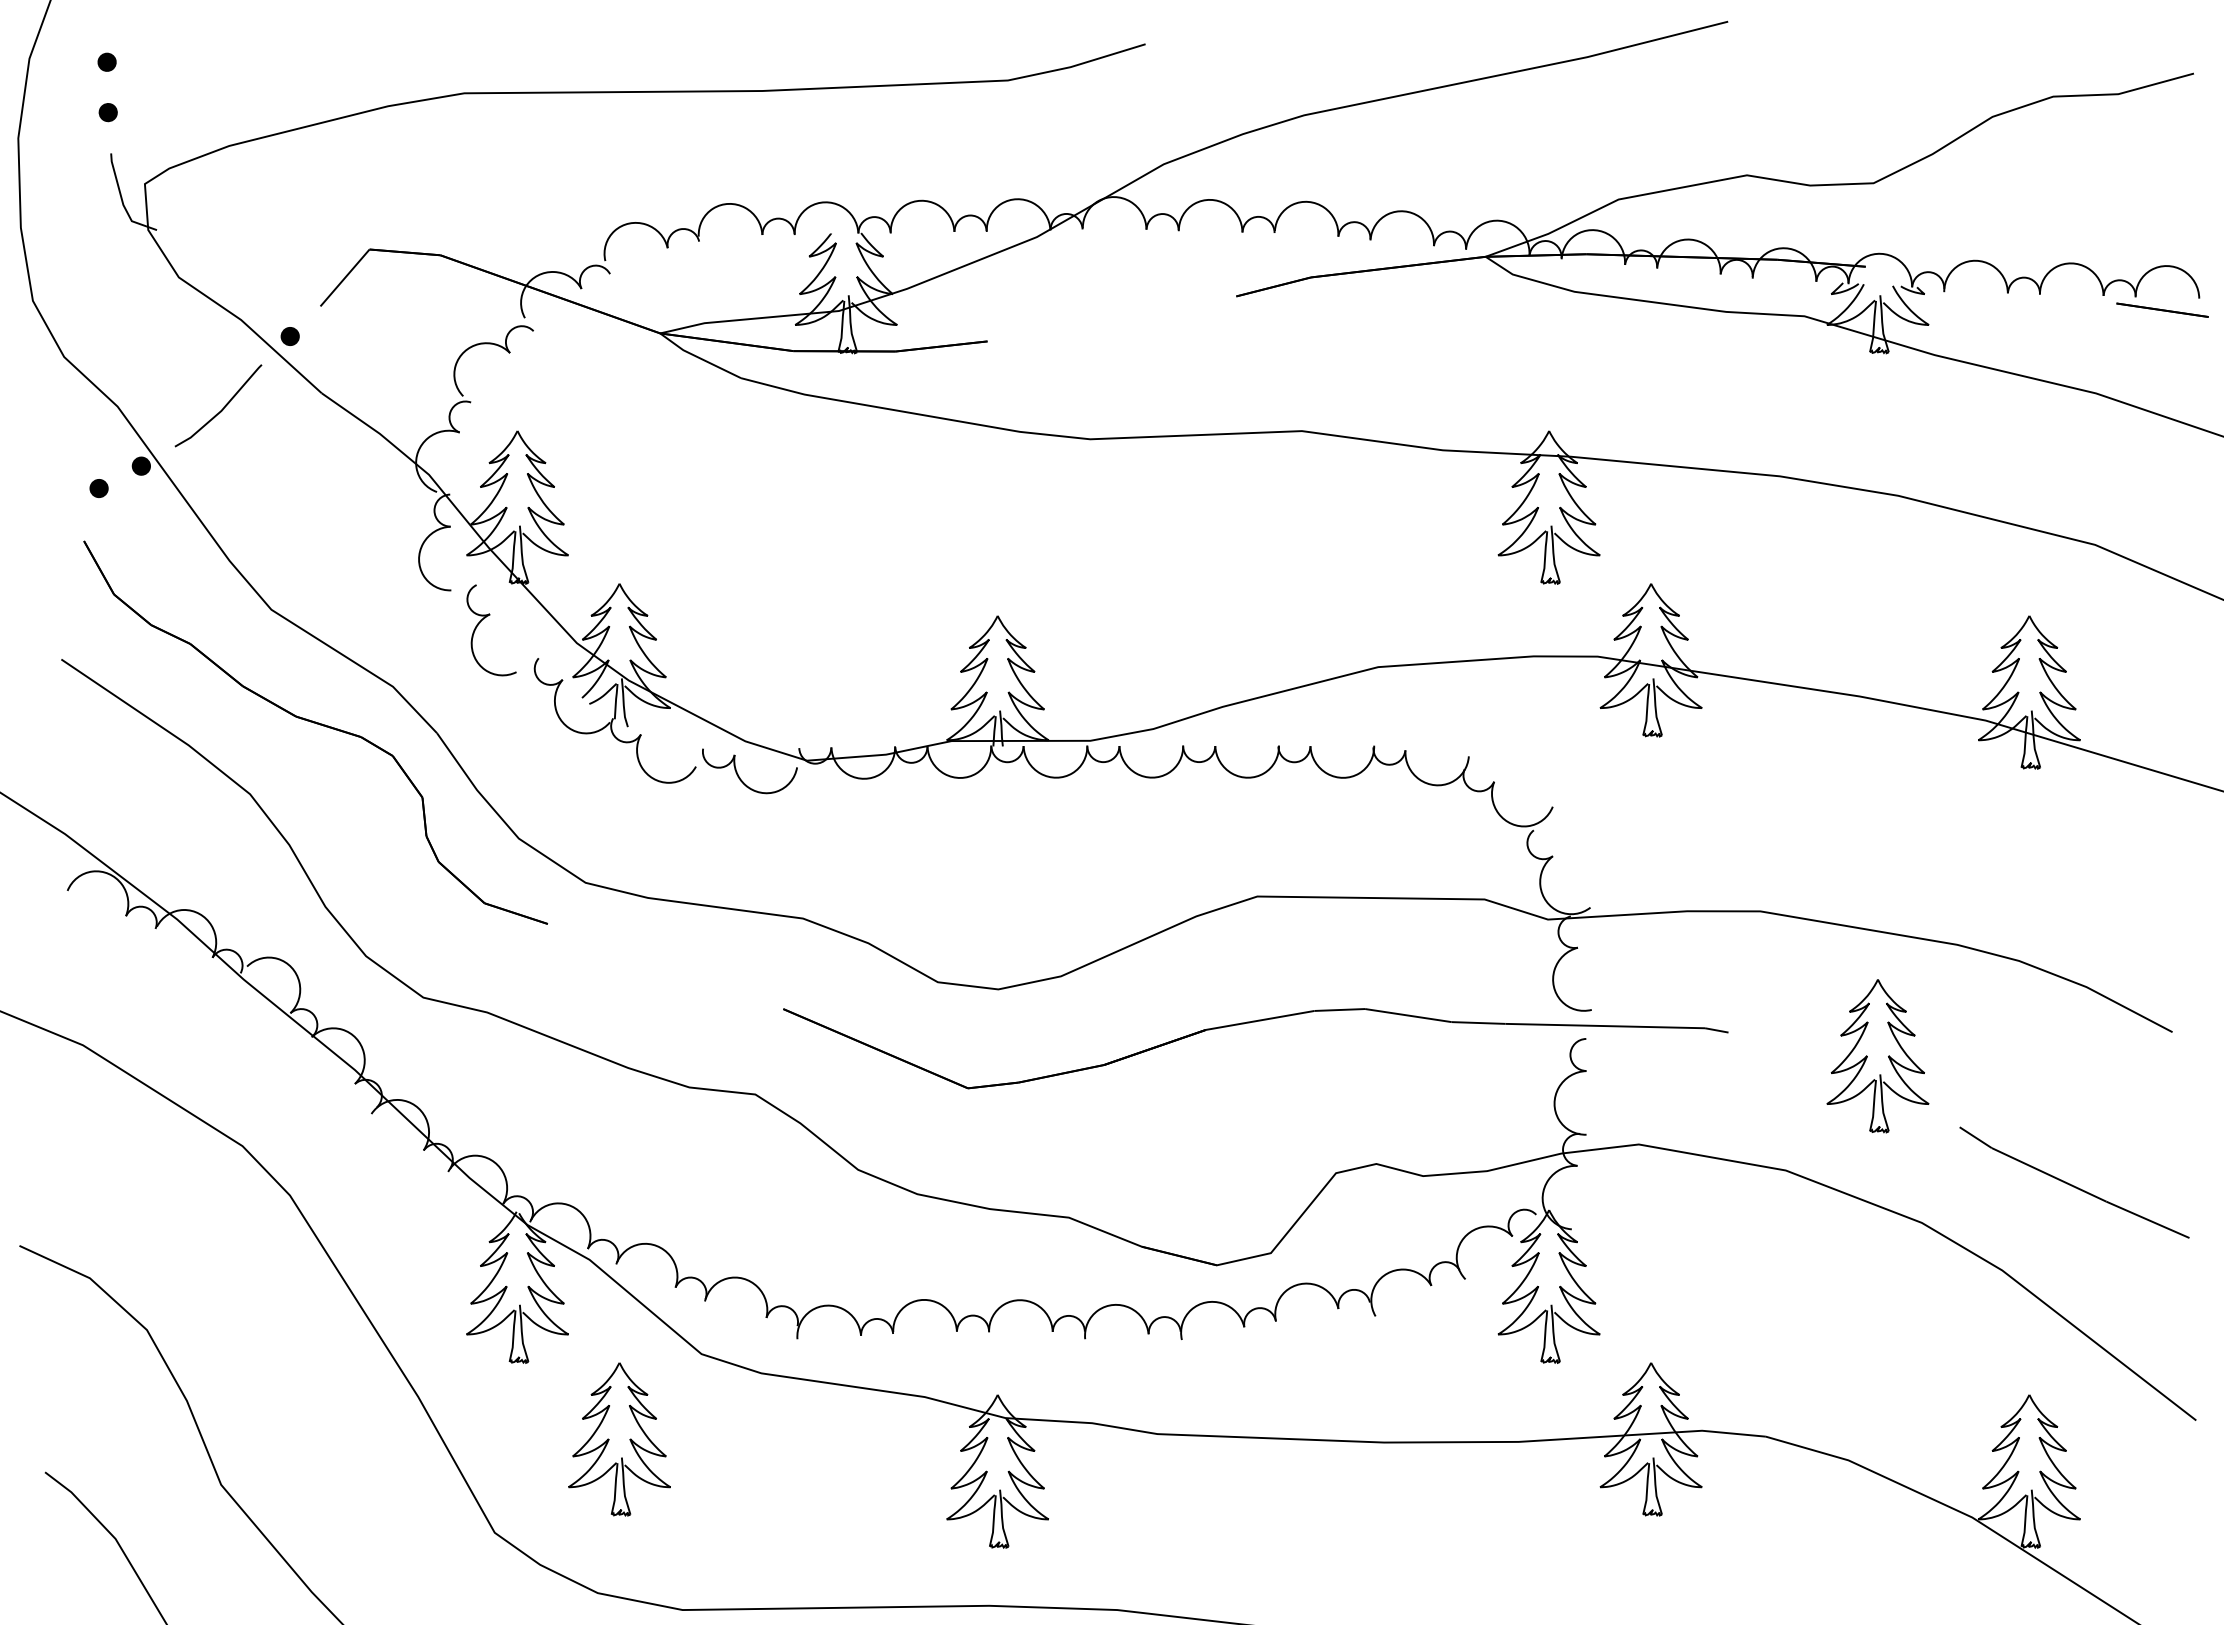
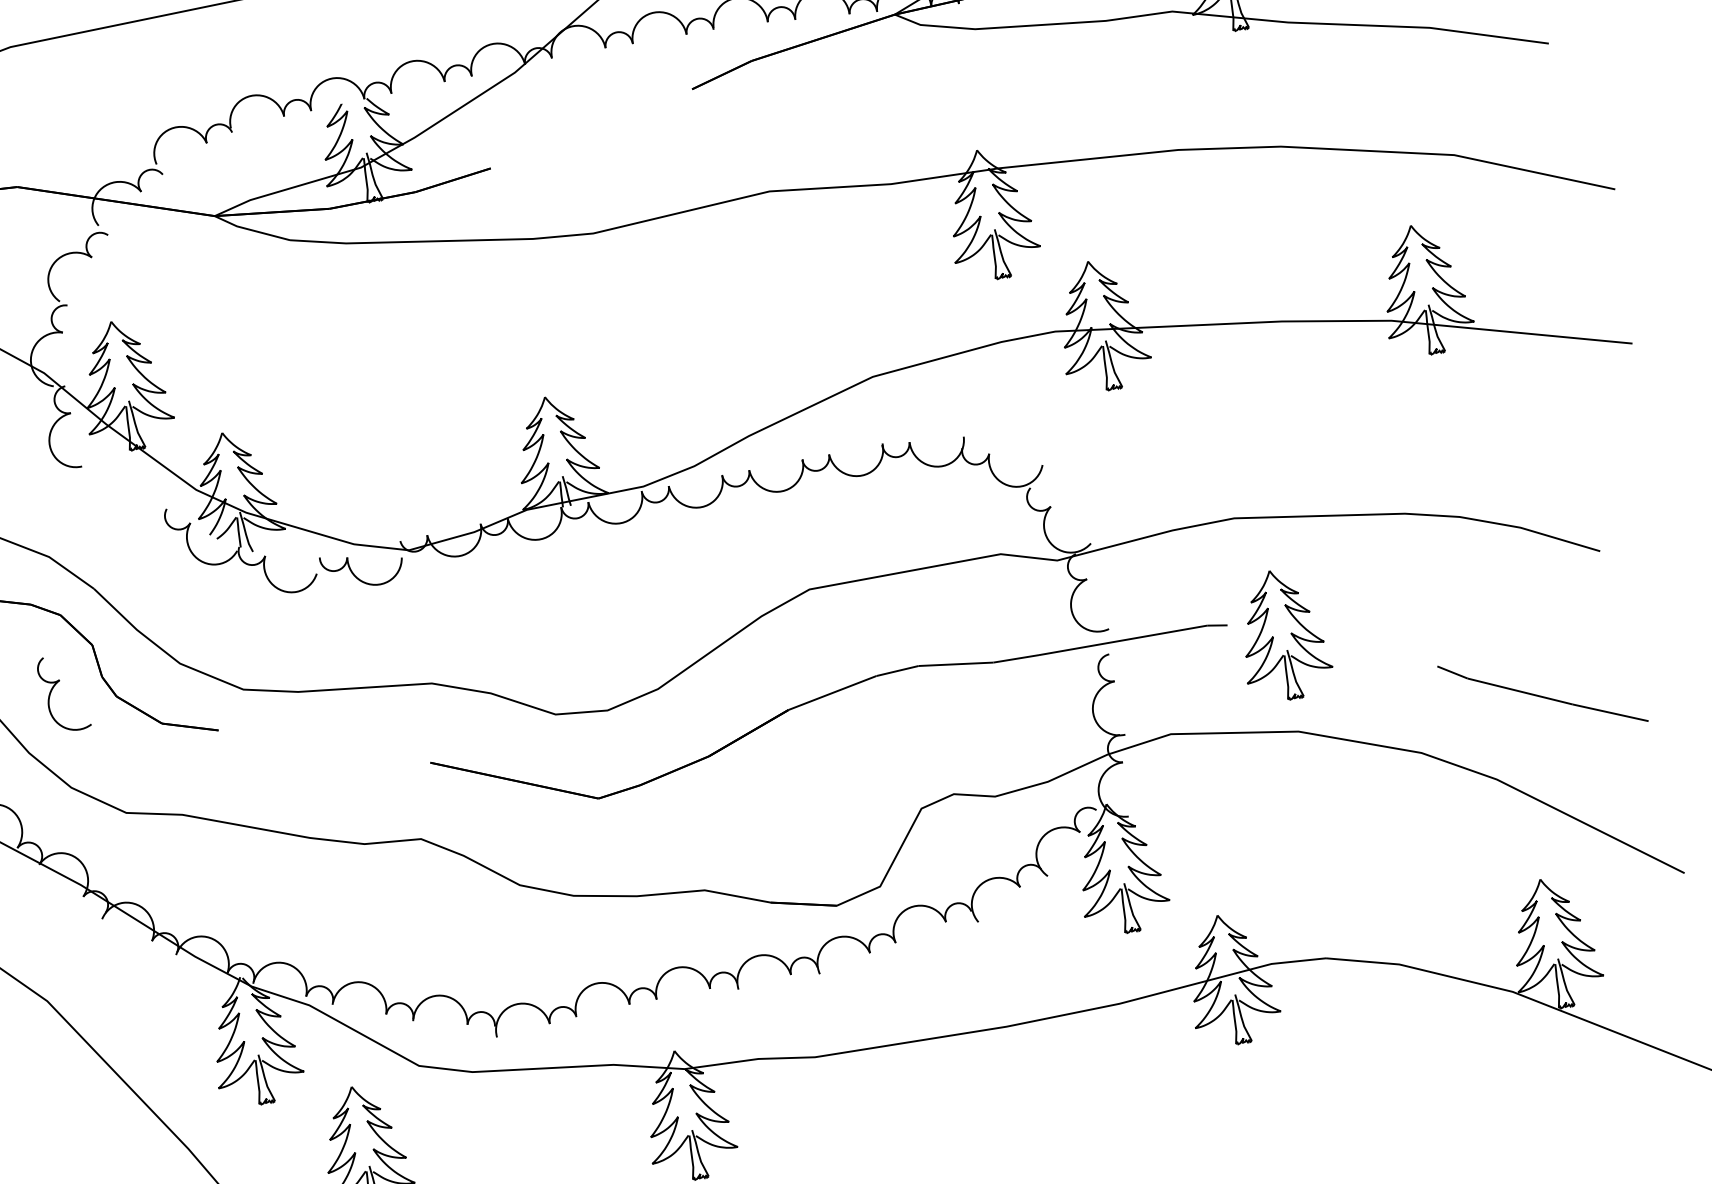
part: (485, 618) -> (56, 684), moved
part: (1867, 1056) -> (1273, 637), moved

